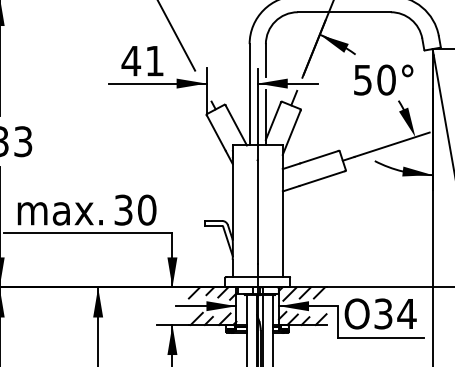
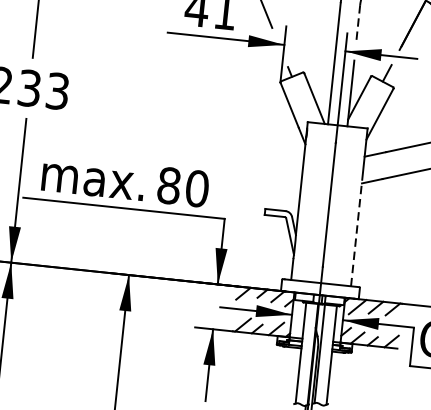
line: (265, 61) -> (357, 25), solid -> dashed
text: (123, 209) -> (169, 185), 30 -> 80
line: (282, 233) -> (356, 233), solid -> dashed

